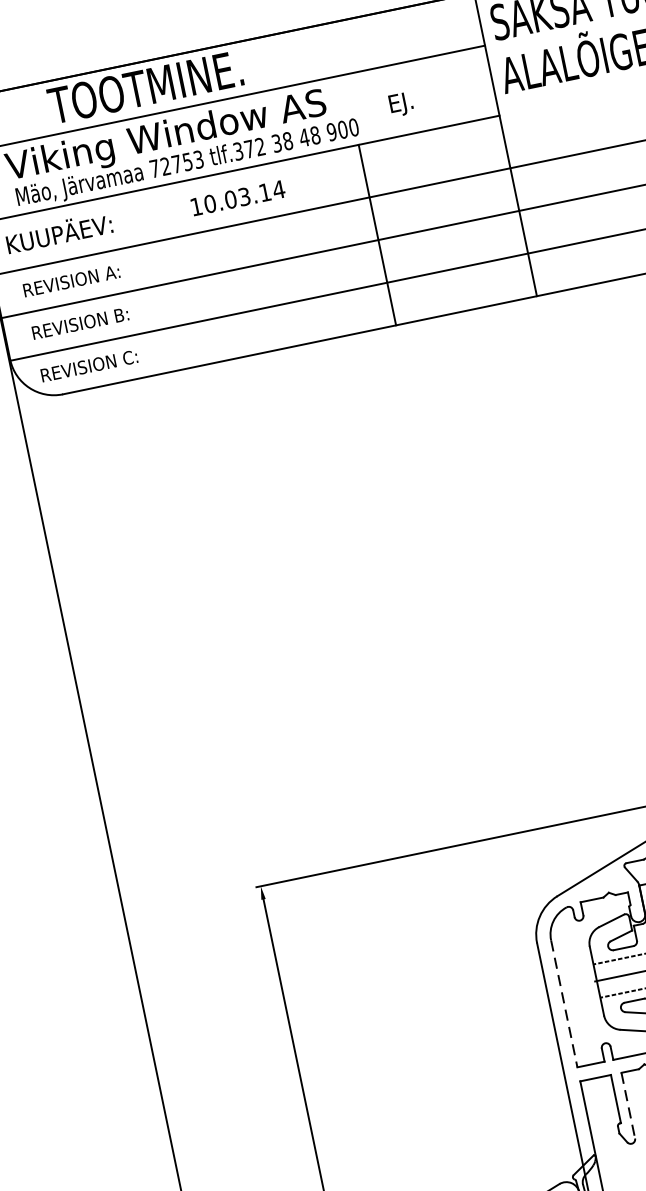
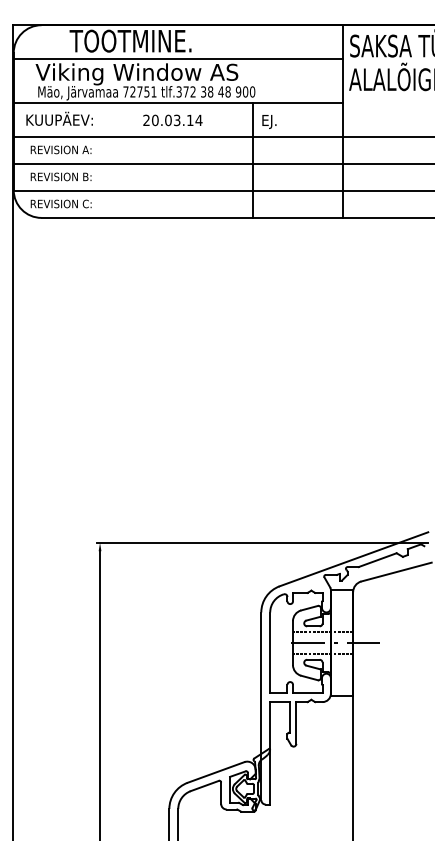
text: (401, 103) -> (269, 121), moved
text: (197, 159) -> (153, 91), 72753 -> 72751
text: (196, 205) -> (146, 119), 10.03.14 -> 20.03.14
line: (564, 1004) -> (270, 653), dashed -> solid
line: (628, 1104) -> (296, 722), dashed -> solid

